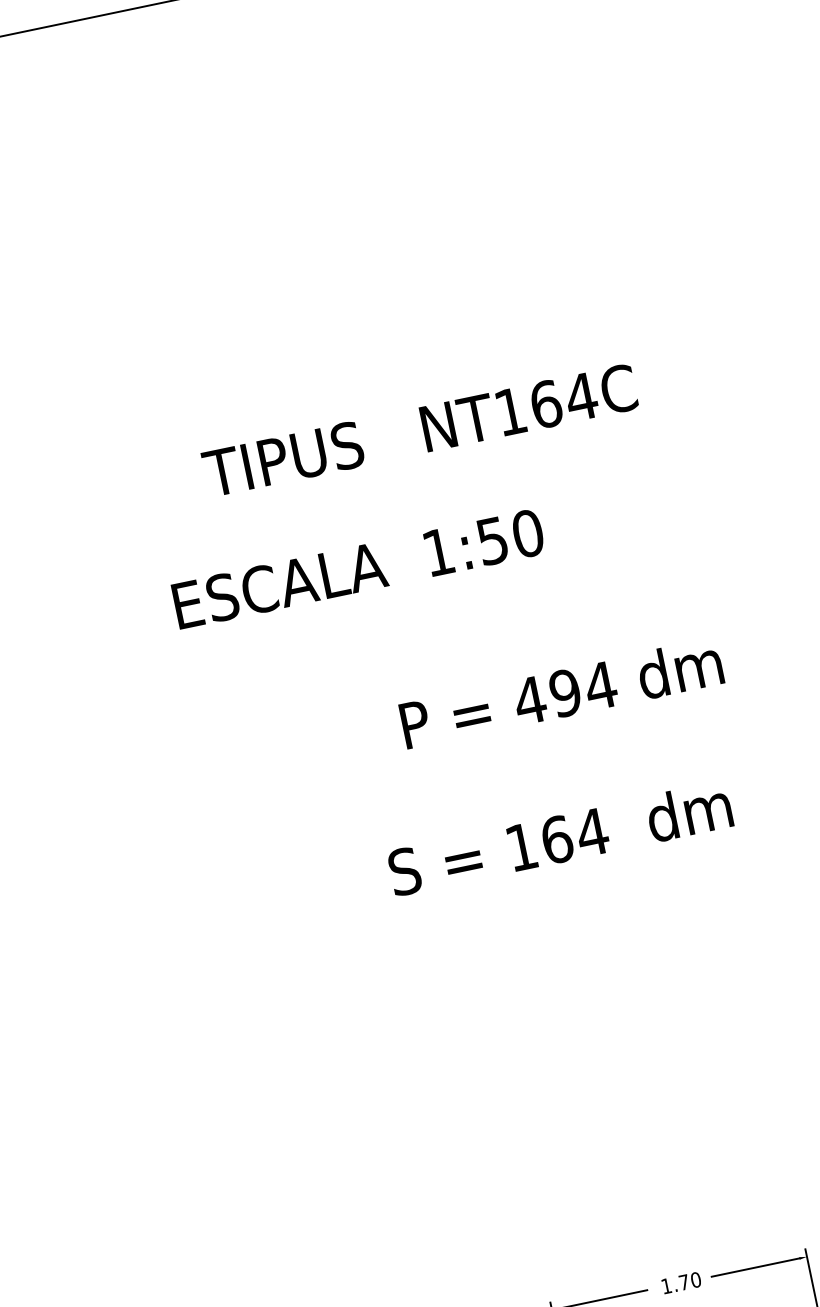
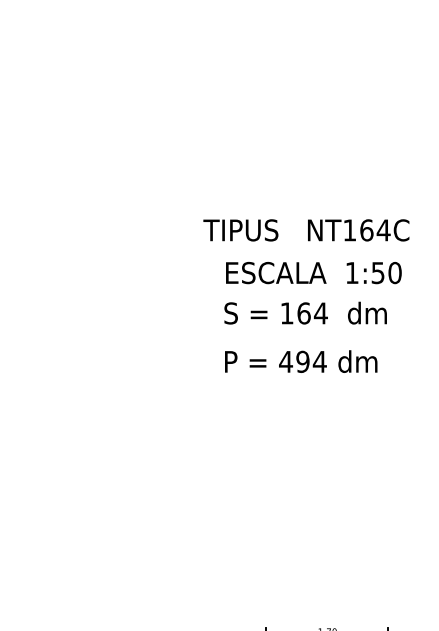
text: (420, 430) -> (306, 230), moved
text: (357, 570) -> (313, 273), moved
text: (562, 692) -> (301, 361), moved
text: (559, 837) -> (305, 312), moved

